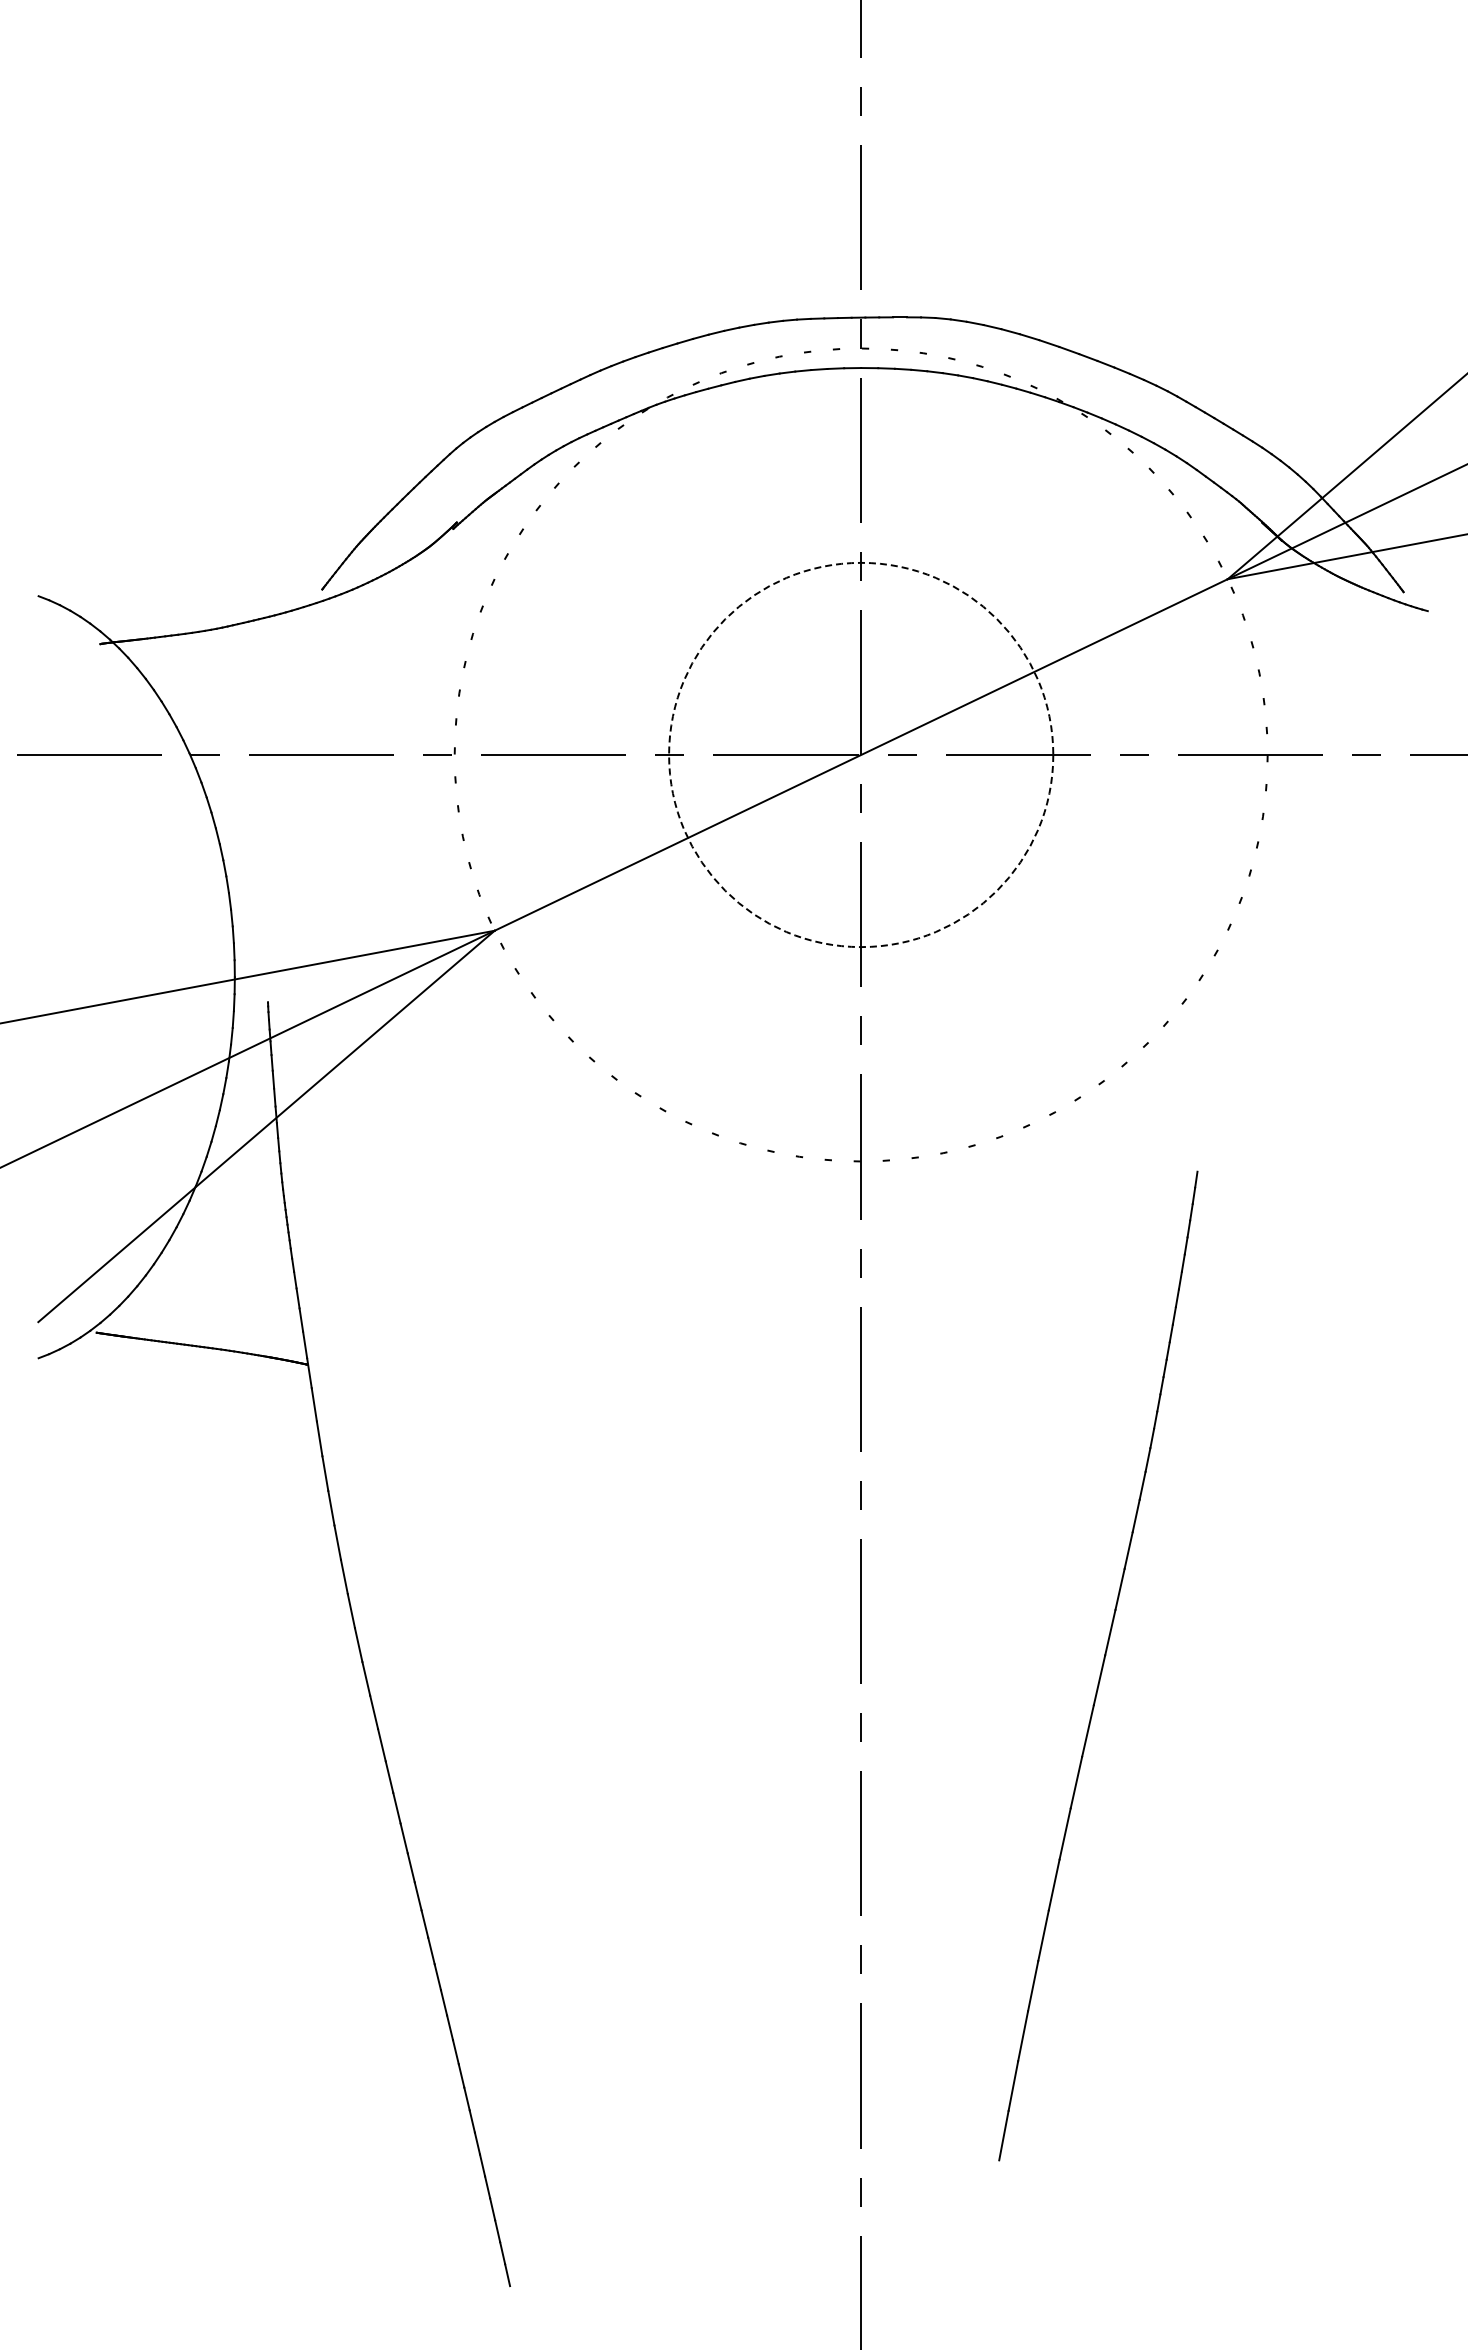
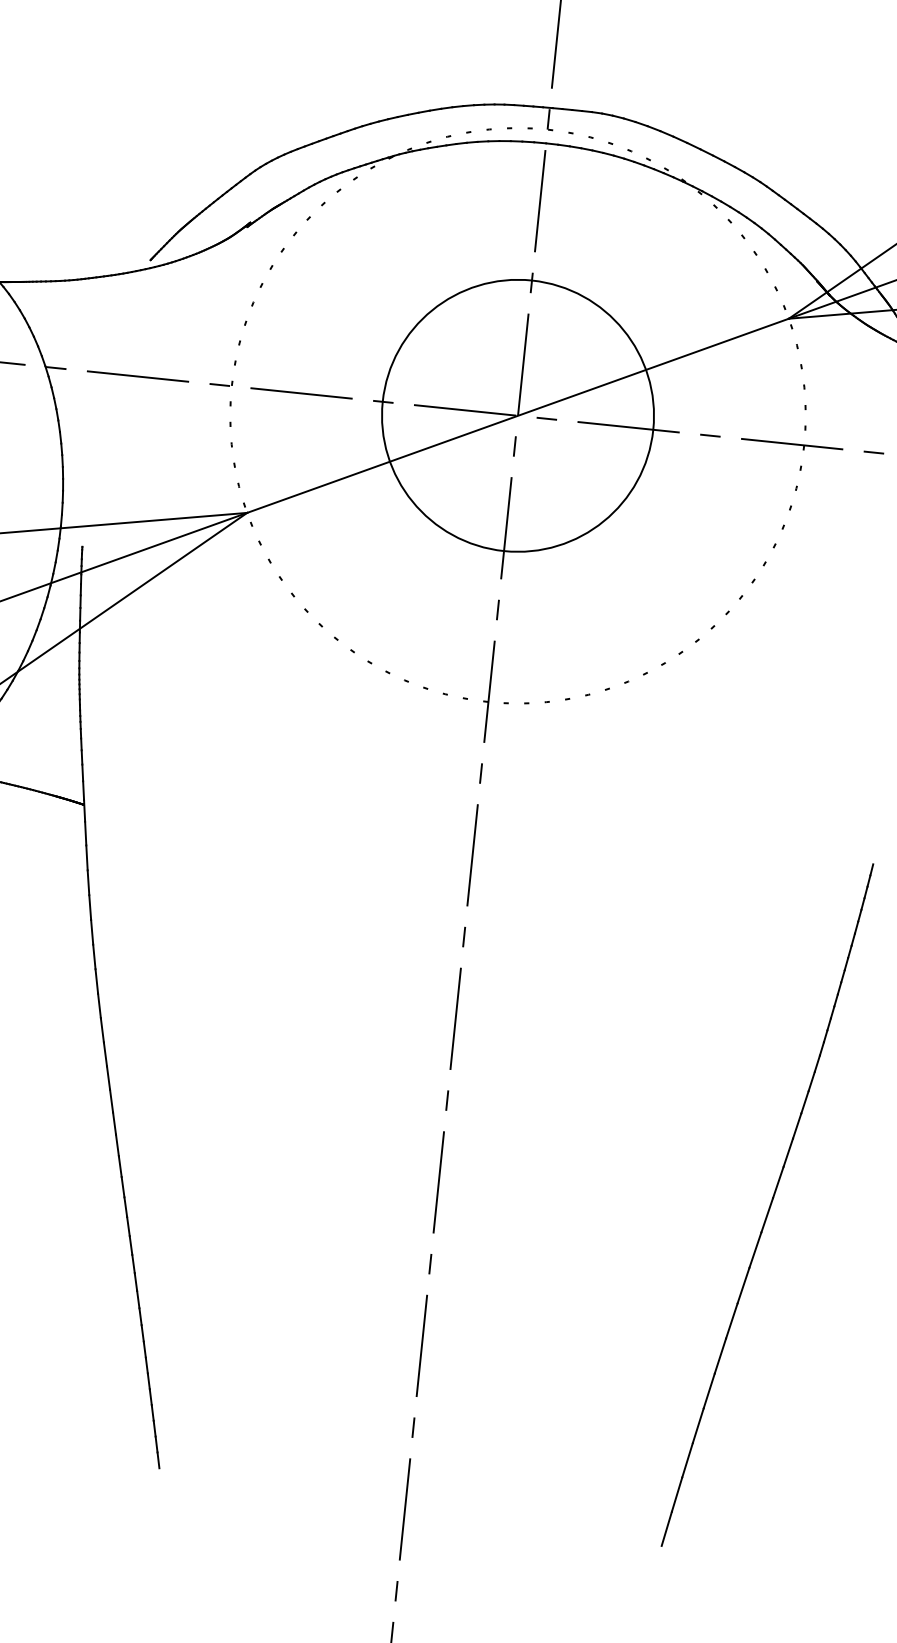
circle: (861, 754) -> (518, 415), dashed -> solid
part: (1098, 1665) -> (767, 1204), moved

